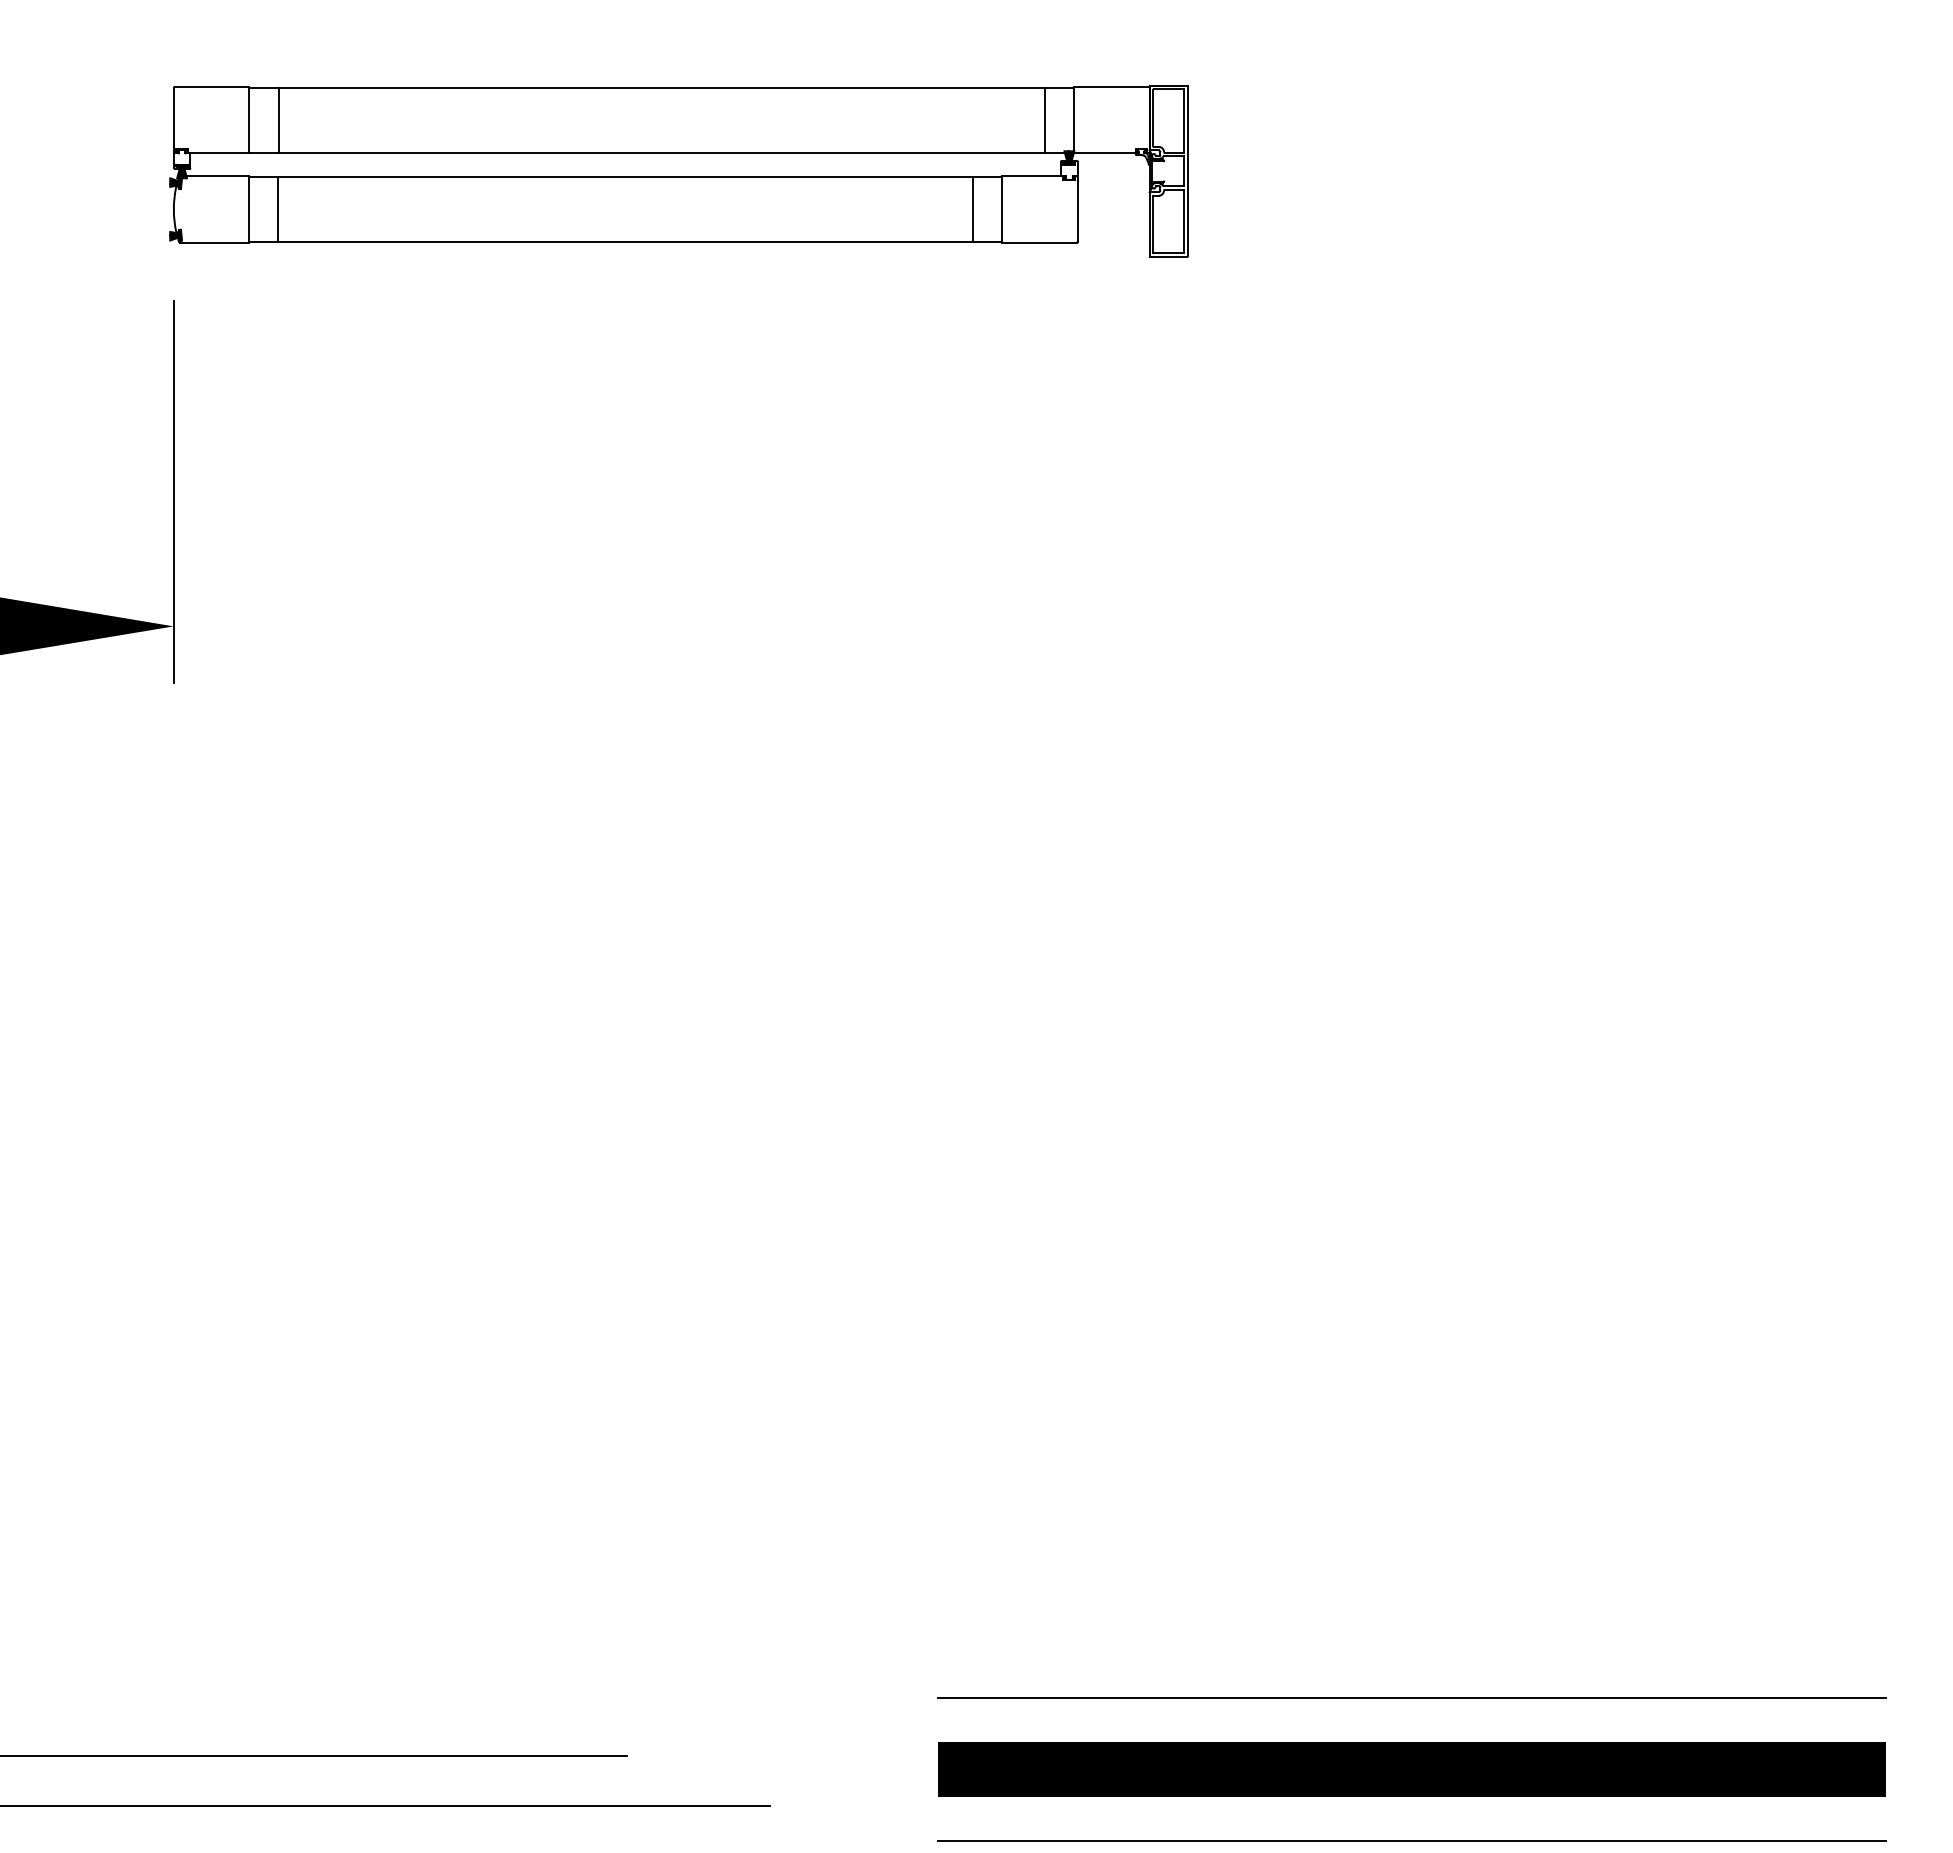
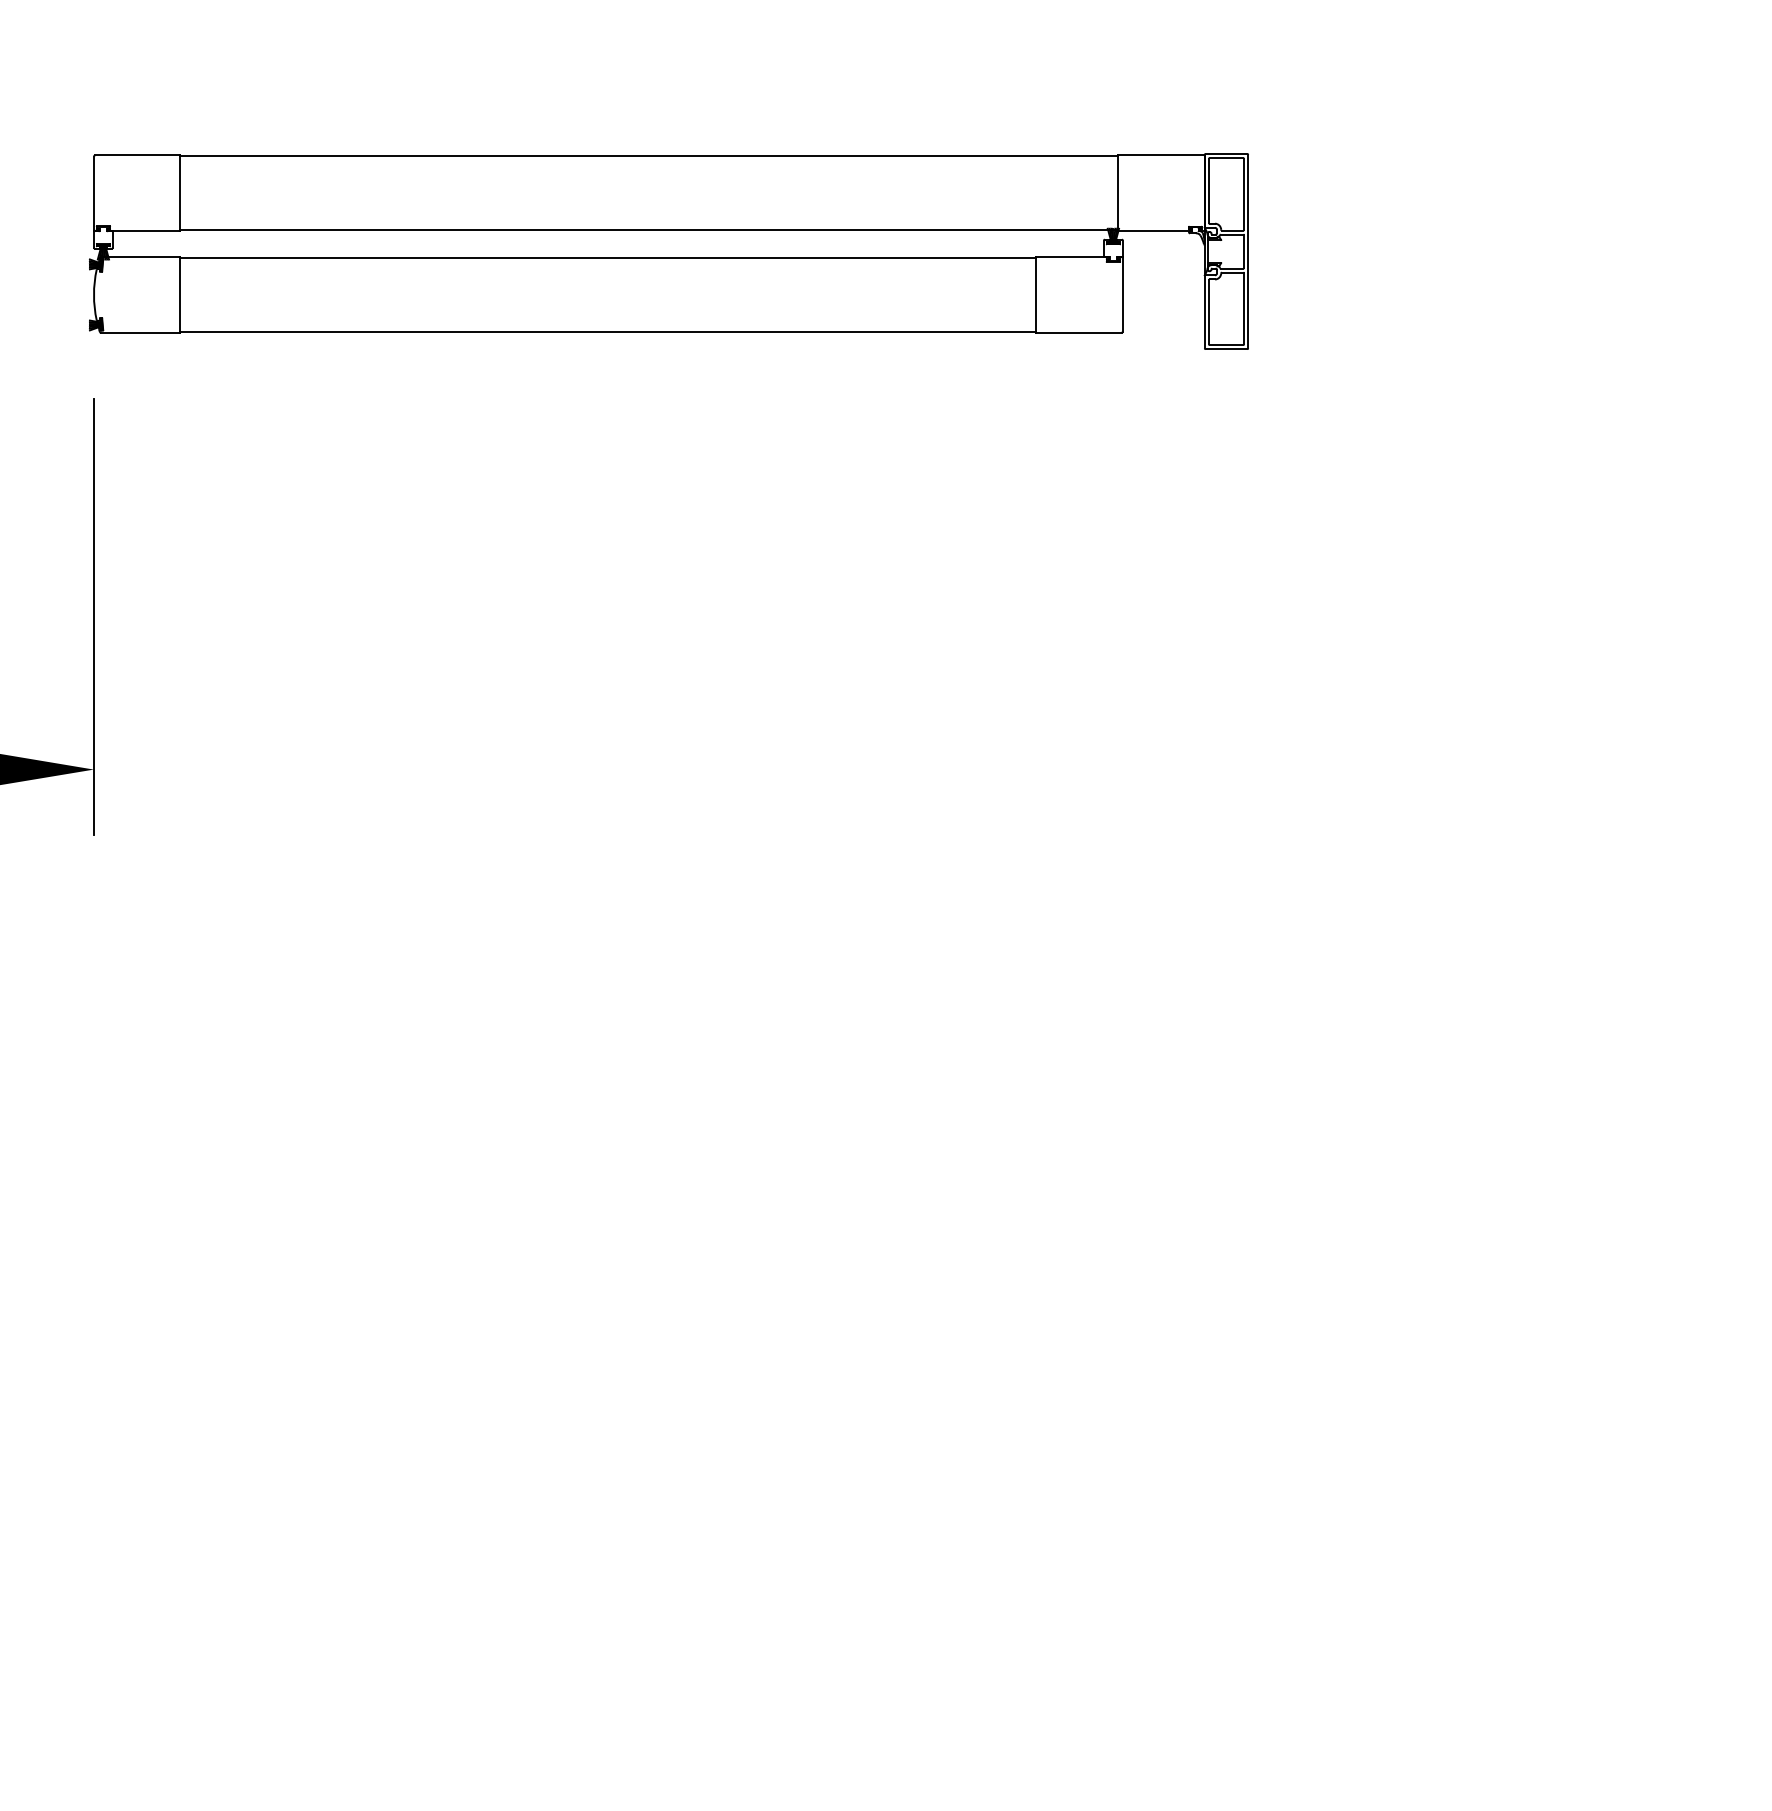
line: (278, 119) -> (213, 192), removed
line: (1044, 119) -> (1085, 192), removed
line: (277, 208) -> (212, 293), removed
line: (972, 208) -> (1003, 293), removed

